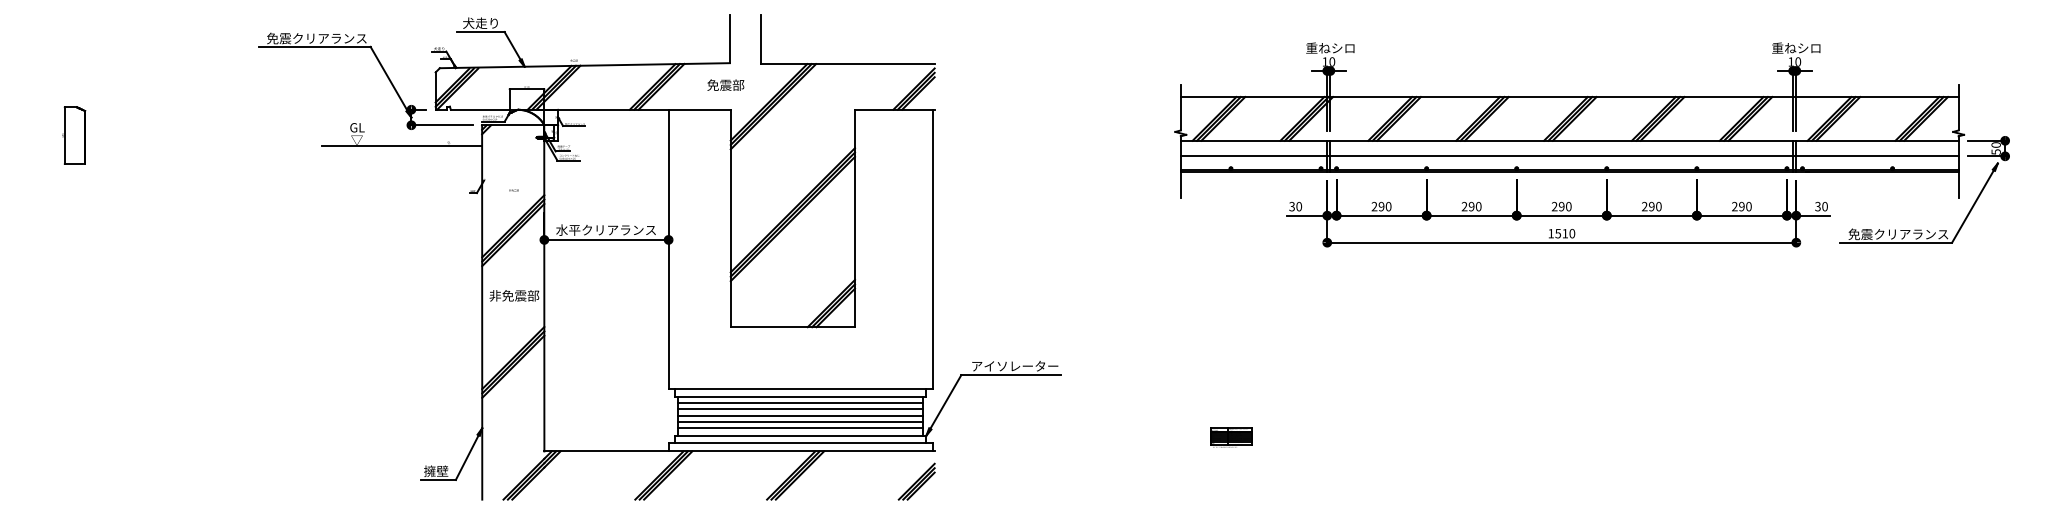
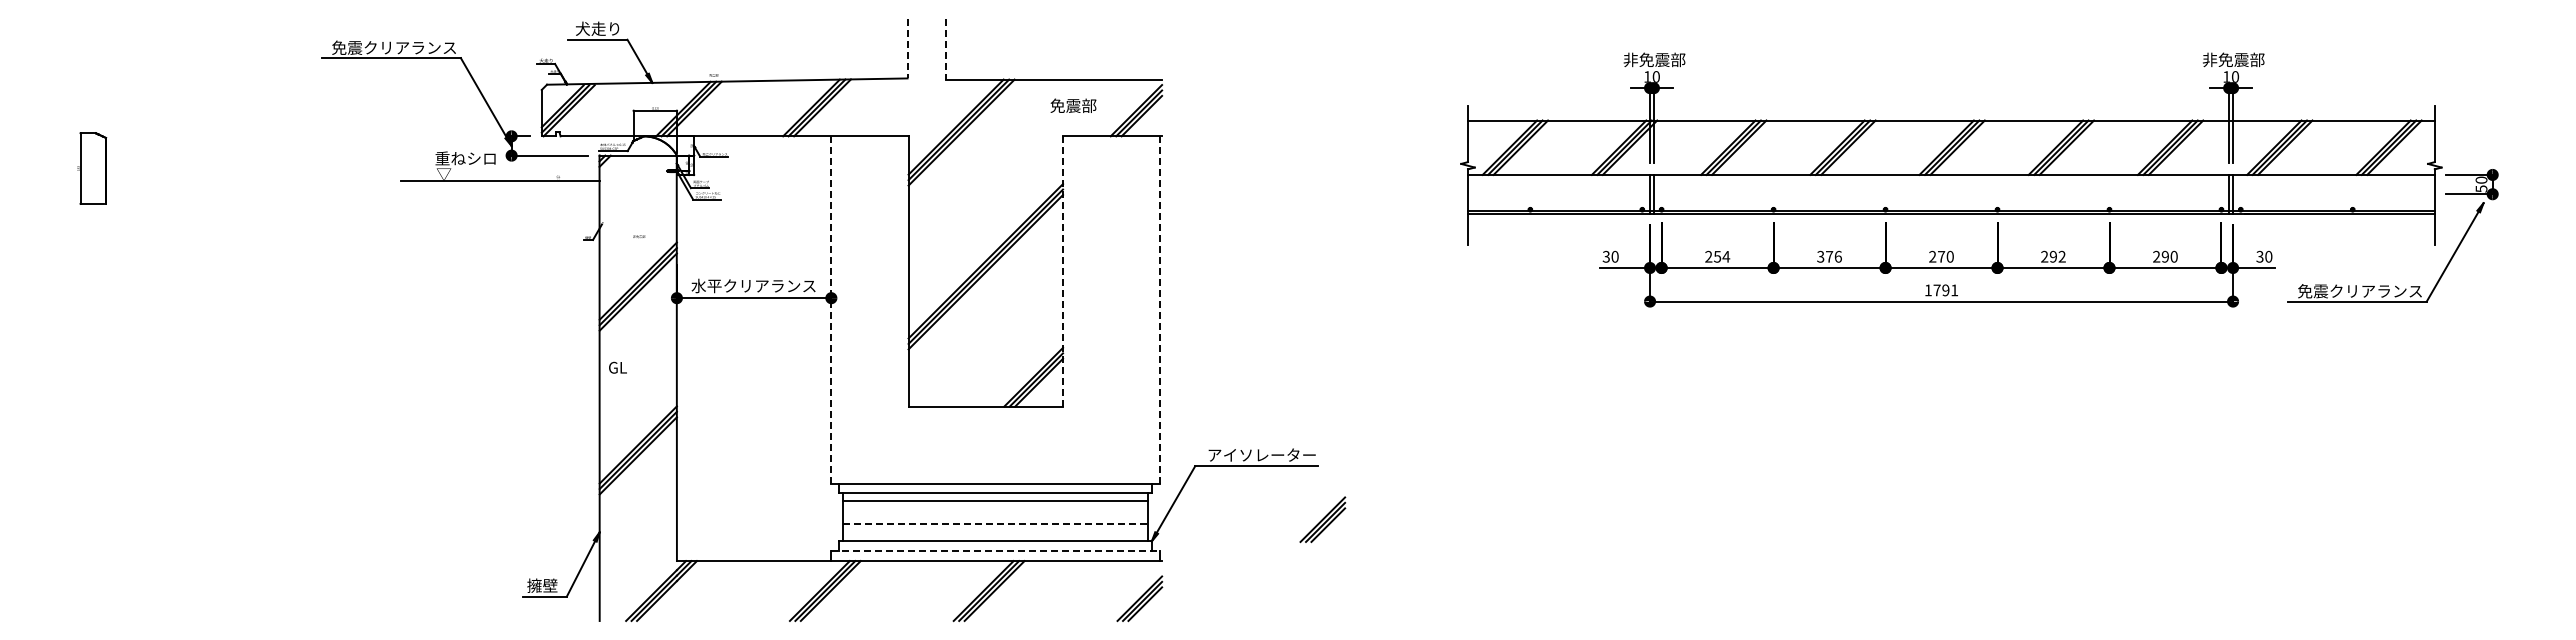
line: (729, 39) -> (907, 48), solid -> dashed
line: (761, 39) -> (946, 49), solid -> dashed
text: (1330, 47) -> (1654, 59), 重ねシロ -> 非免震部
text: (1796, 47) -> (2233, 59), 重ねシロ -> 非免震部
text: (725, 84) -> (1073, 105), moved
text: (374, 127) -> (465, 158), GL -> 重ねシロ
line: (1568, 156) -> (1950, 194), removed
text: (1384, 206) -> (1721, 256), 290 -> 254
text: (1471, 206) -> (1829, 256), 290 -> 376
text: (1561, 206) -> (1941, 256), 290 -> 270
text: (1658, 206) -> (2061, 256), 290 -> 292
line: (855, 217) -> (1063, 270), solid -> dashed
text: (1564, 233) -> (1945, 290), 1510 -> 1791
line: (668, 249) -> (831, 310), solid -> dashed
line: (932, 249) -> (1159, 310), solid -> dashed
text: (514, 295) -> (639, 367), 非免震部 -> GL
line: (799, 409) -> (994, 508), removed
line: (799, 415) -> (994, 516), removed
part: (1063, 417) -> (1322, 519), added
line: (800, 422) -> (995, 524), solid -> dashed
line: (799, 428) -> (994, 532), removed
part: (1231, 438) -> (1530, 544), removed
line: (800, 443) -> (995, 551), solid -> dashed

